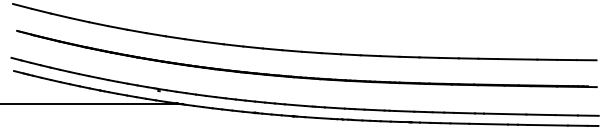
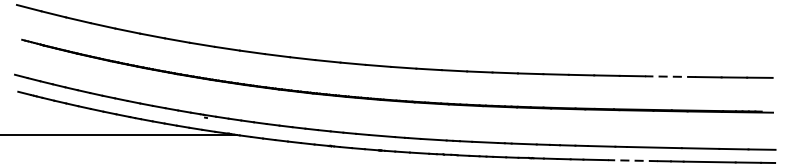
line: (517, 59) -> (670, 76), solid -> dashed
line: (488, 124) -> (632, 161), solid -> dashed

